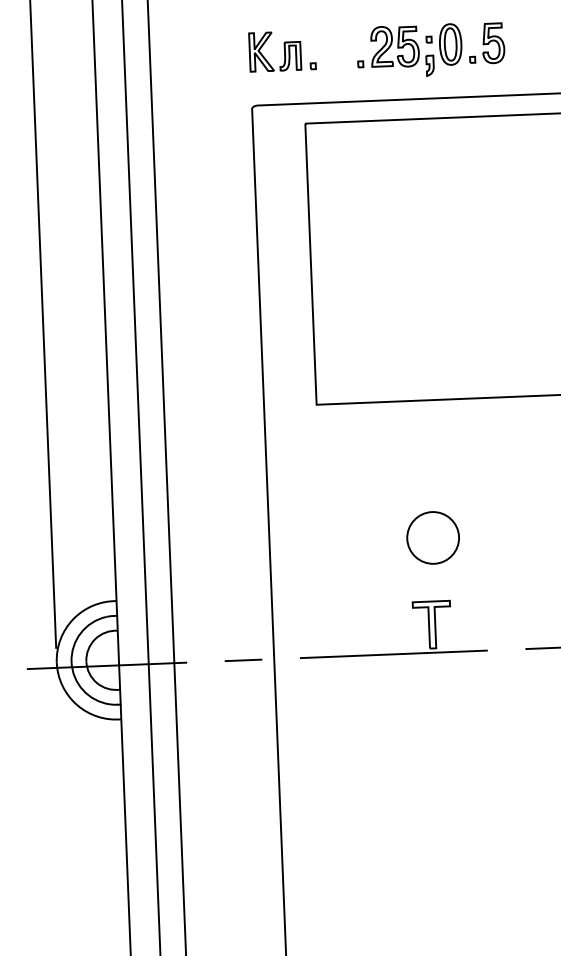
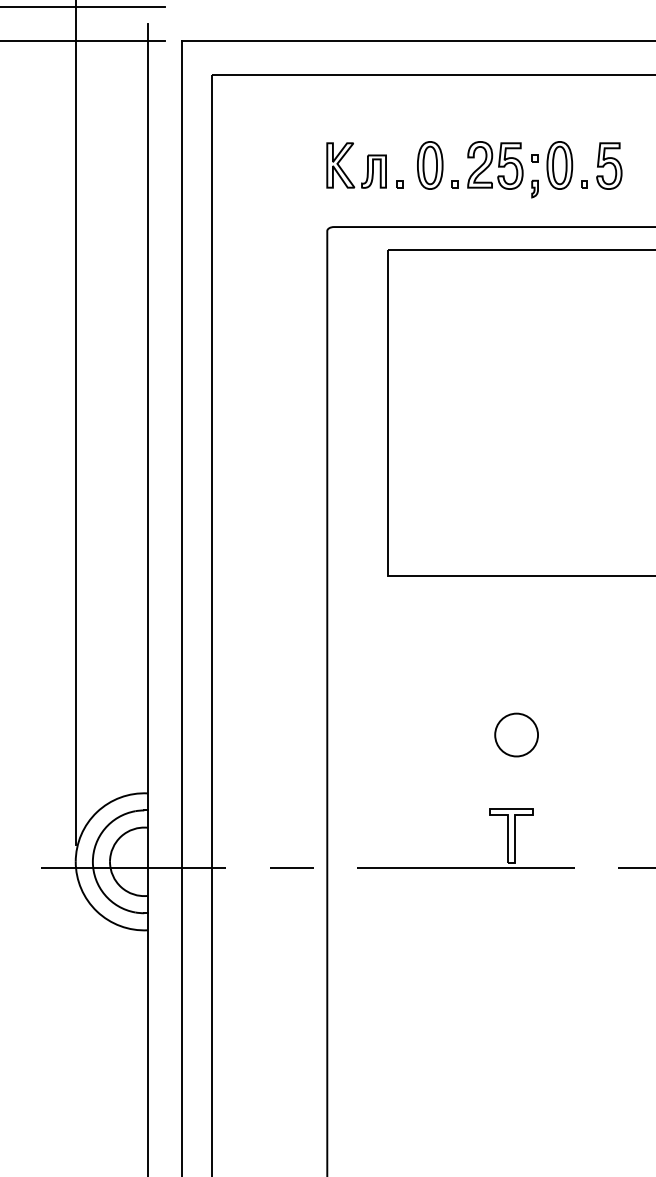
part: (339, 49) -> (430, 165), added
part: (429, 65) -> (534, 188), size x0.71
part: (433, 537) -> (516, 734), size x0.71

